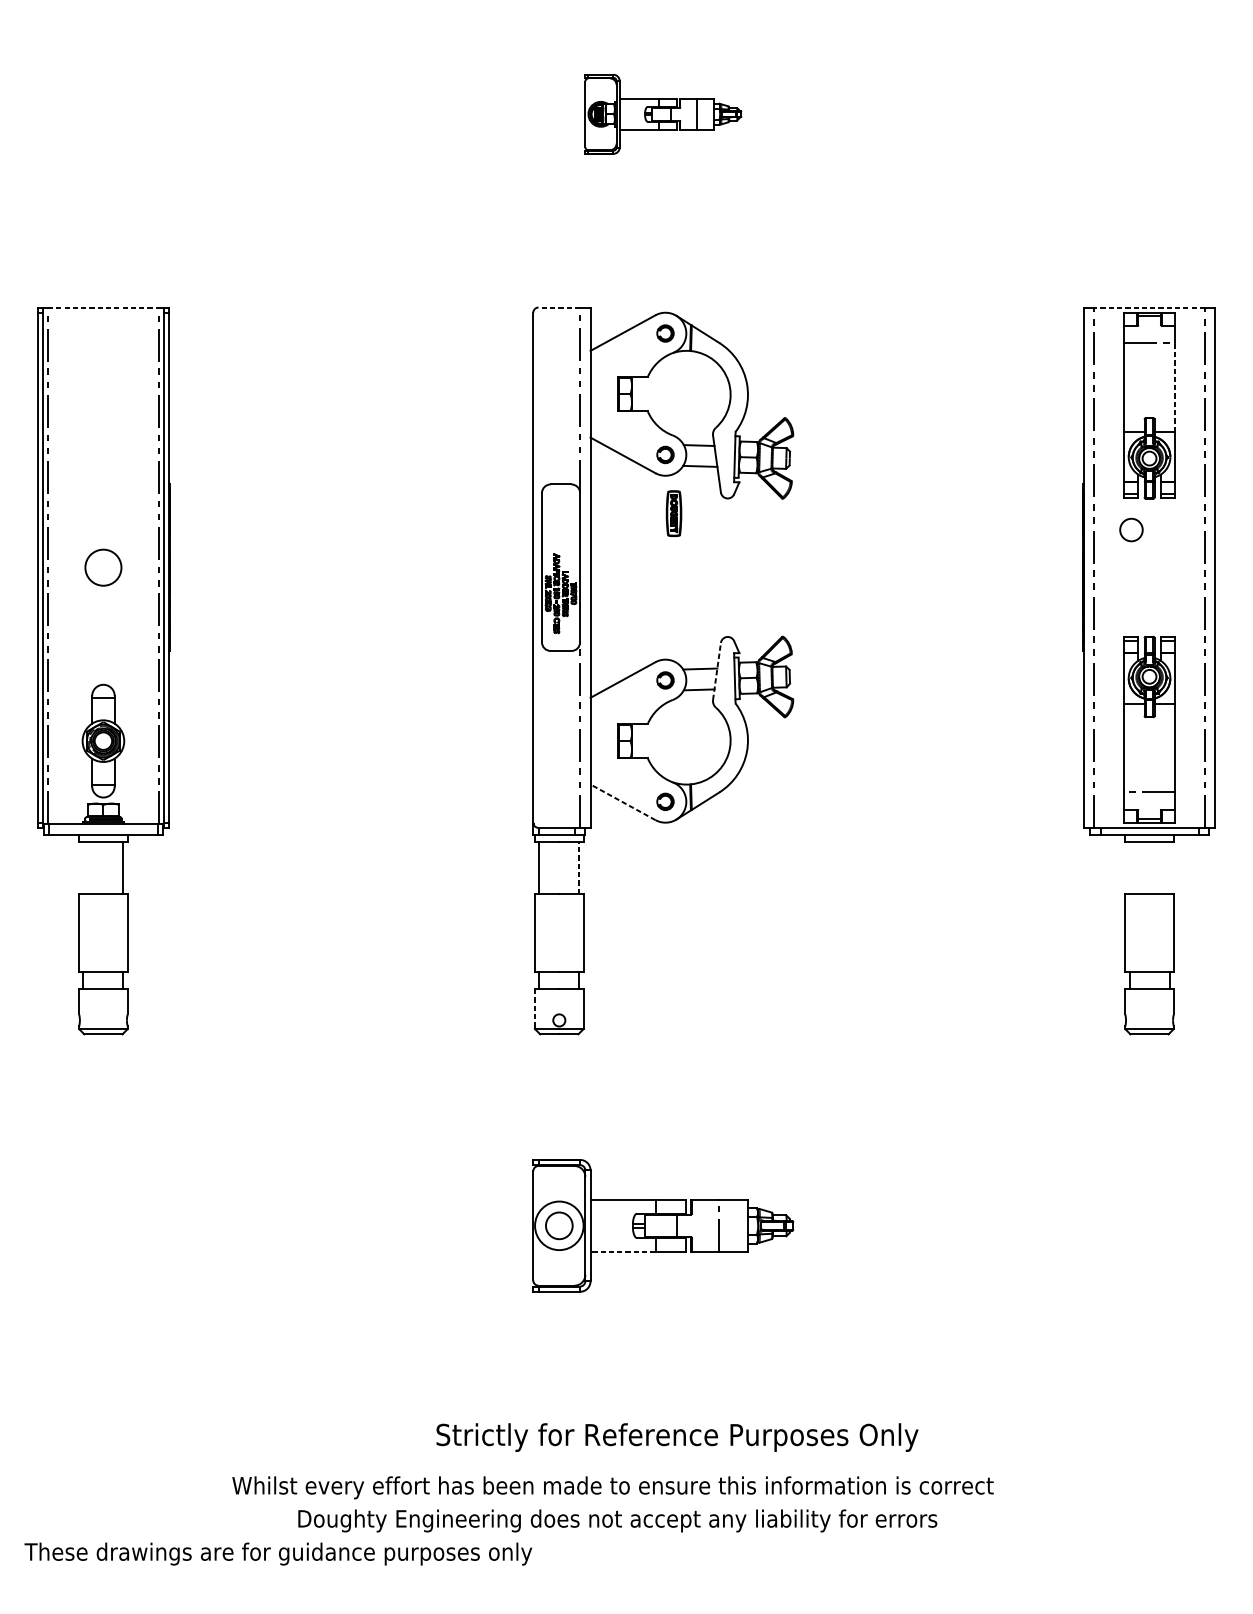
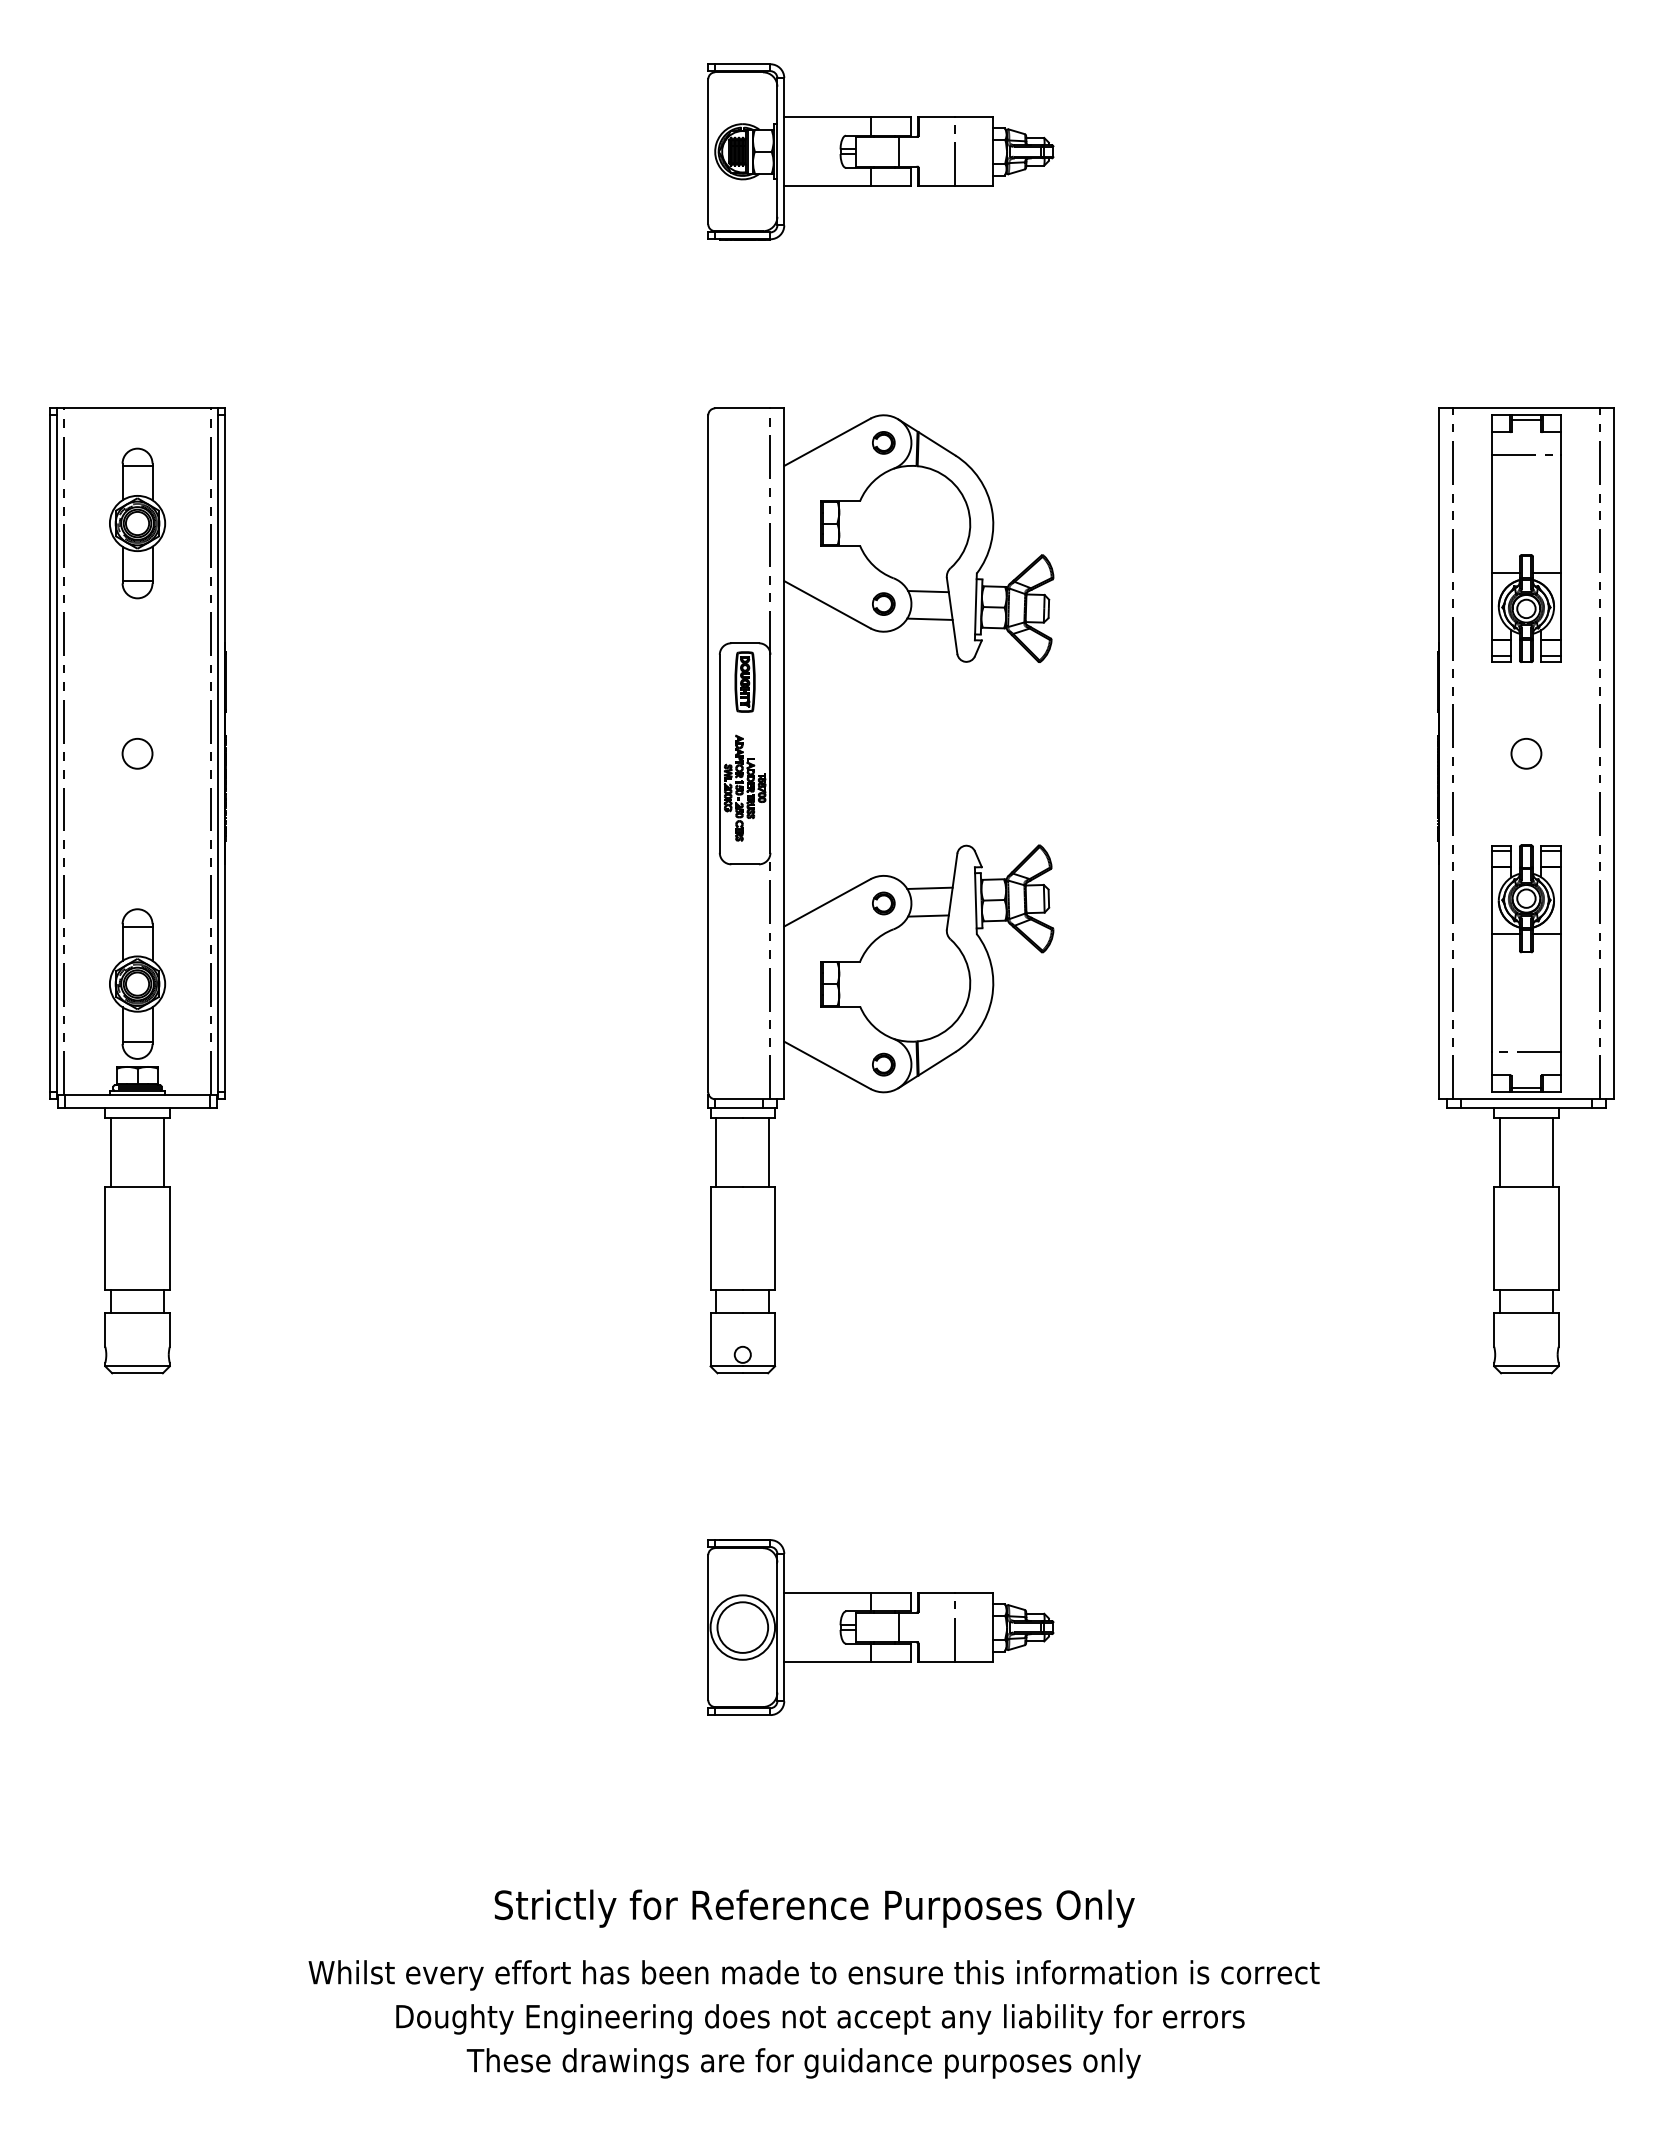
part: (663, 114) -> (880, 151), size x1.67
line: (103, 307) -> (137, 408), dashed -> solid
line: (559, 307) -> (742, 408), dashed -> solid
line: (1149, 307) -> (1526, 408), dashed -> solid
line: (1175, 386) -> (1560, 513), dashed -> solid
part: (103, 394) -> (137, 523), added
part: (673, 513) -> (744, 681), moved
circle: (1131, 529) -> (1526, 753), moved
circle: (103, 567) -> (137, 753), size x0.62
line: (717, 671) -> (952, 891), dashed -> solid
line: (622, 802) -> (826, 1065), dashed -> solid
line: (83, 867) -> (111, 1151), added
line: (1129, 867) -> (1499, 1151), added
line: (1169, 867) -> (1552, 1151), added
line: (579, 868) -> (769, 1152), dashed -> solid
line: (534, 1009) -> (710, 1340), dashed -> solid
circle: (559, 1225) -> (742, 1627), size x1.43
line: (622, 1252) -> (826, 1662), dashed -> solid
text: (677, 1437) -> (814, 1908), moved
text: (278, 1554) -> (803, 2063), moved

